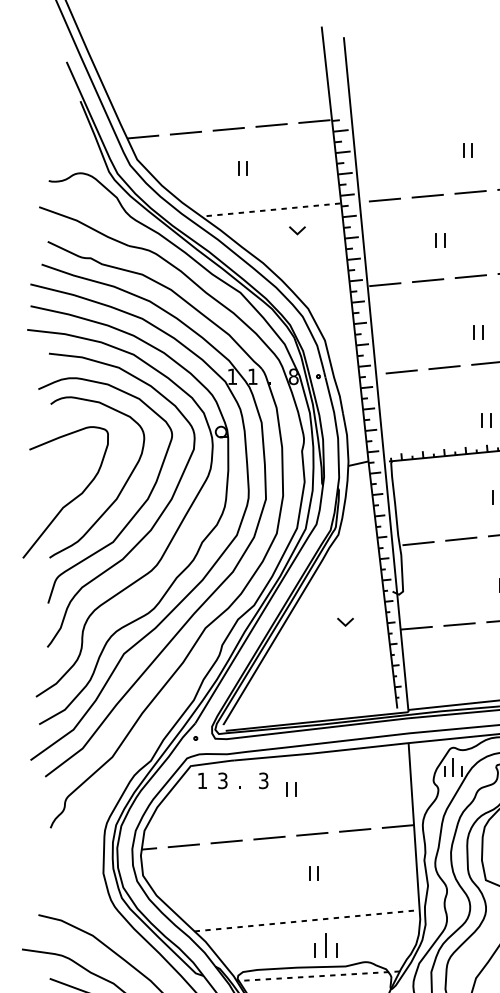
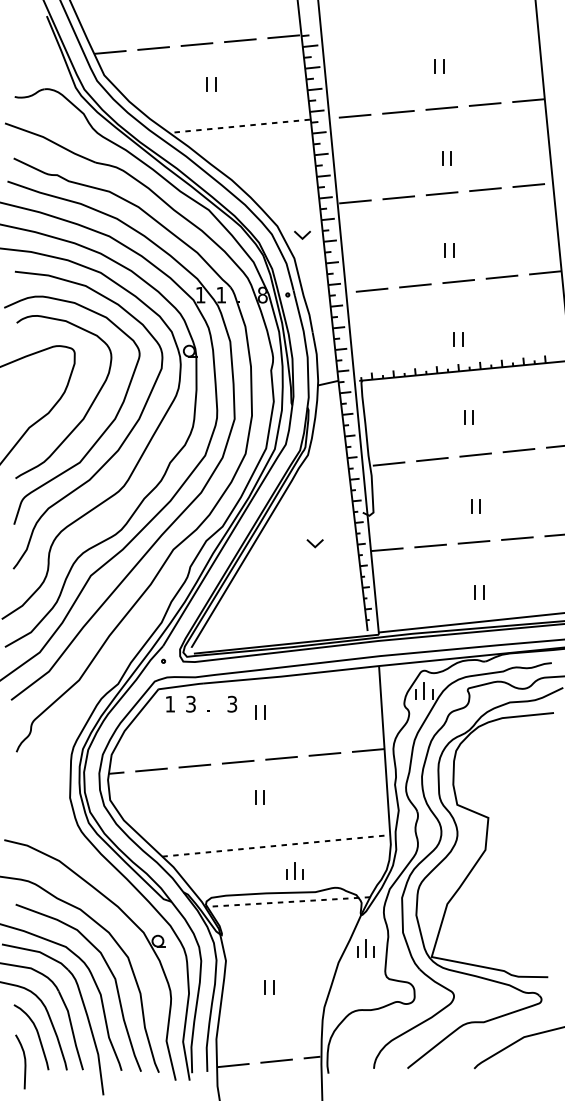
line: (295, 230) -> (300, 235), moved
part: (439, 240) -> (446, 158), moved
part: (313, 872) -> (259, 797), moved
part: (325, 945) -> (294, 870), size x0.71

